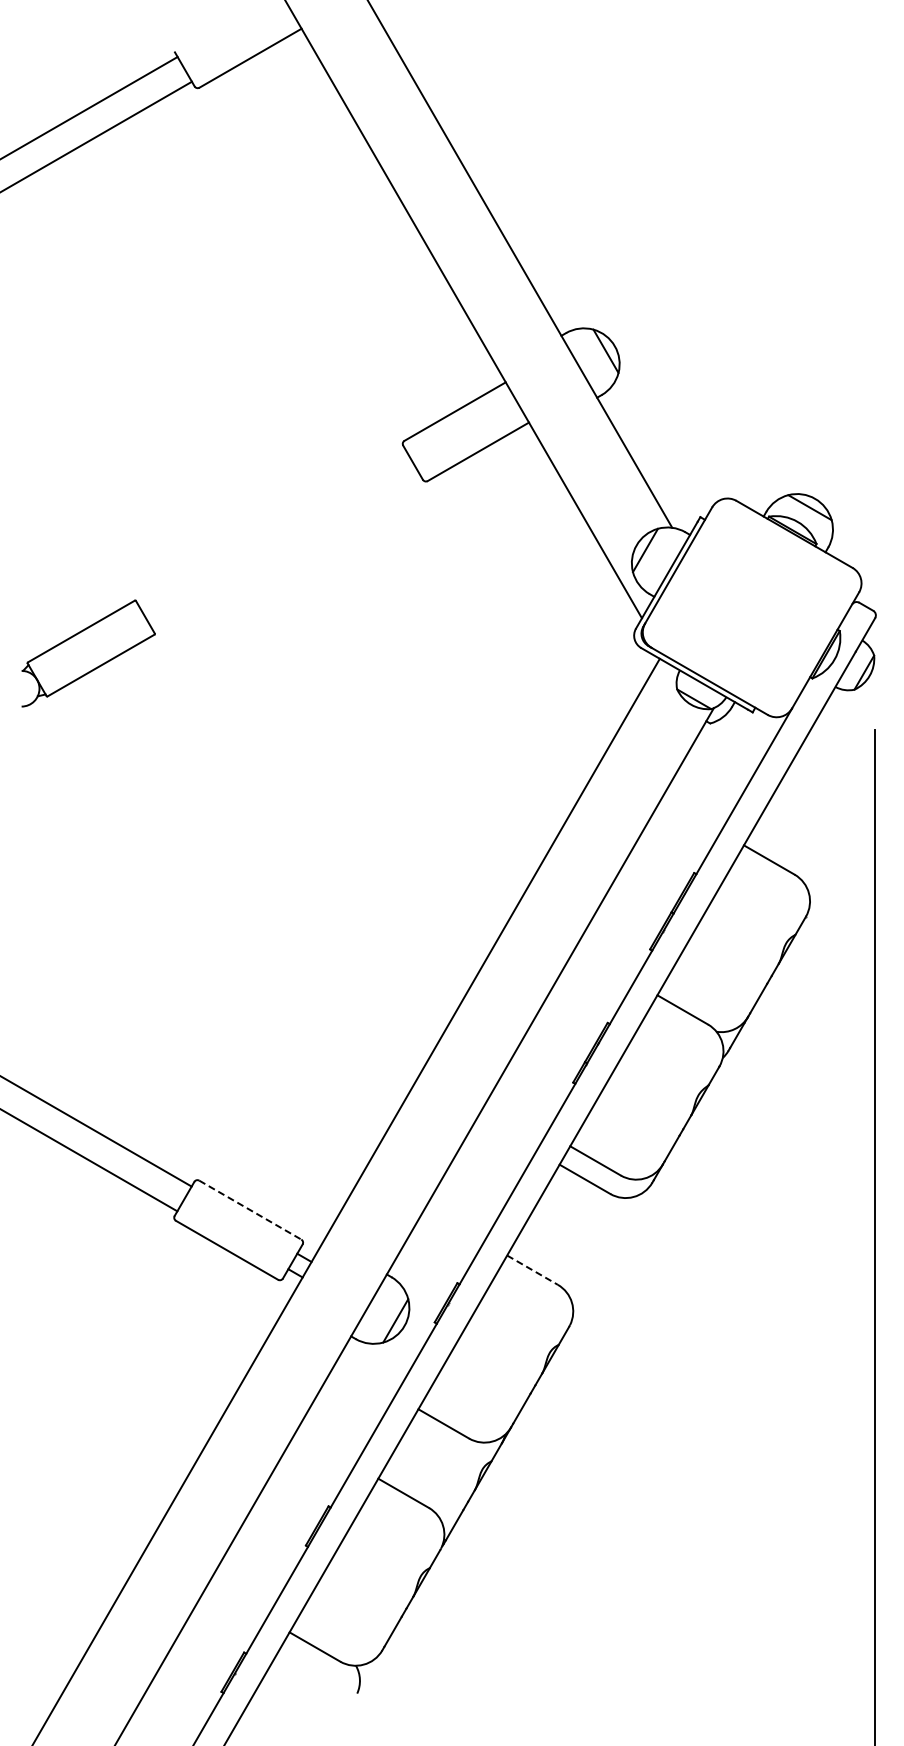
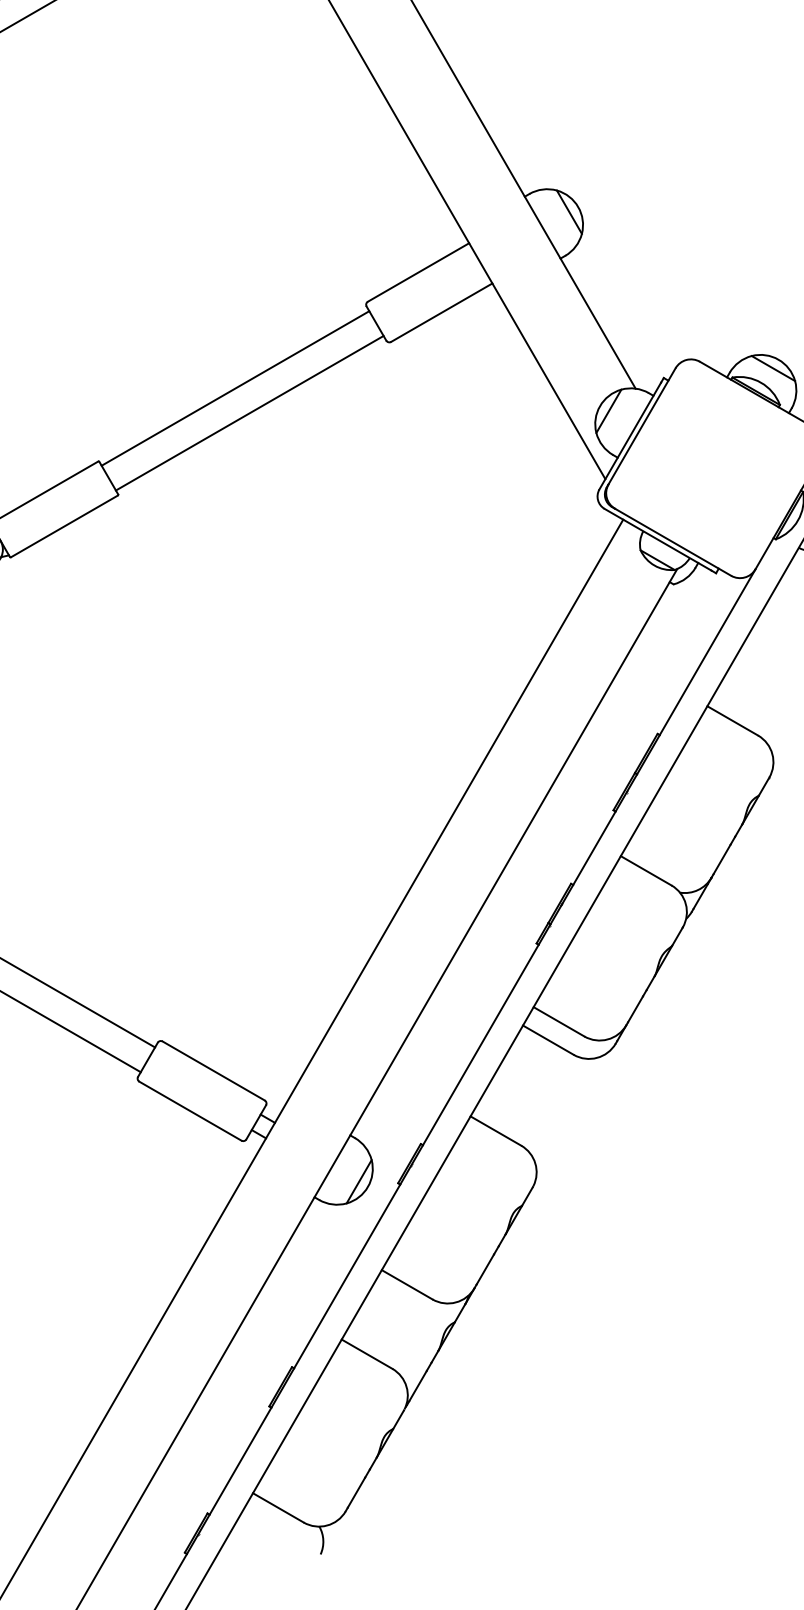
line: (271, 527) -> (234, 388), added
line: (286, 552) -> (249, 413), added
line: (250, 1210) -> (213, 1071), dashed -> solid
line: (532, 1270) -> (495, 1131), dashed -> solid

